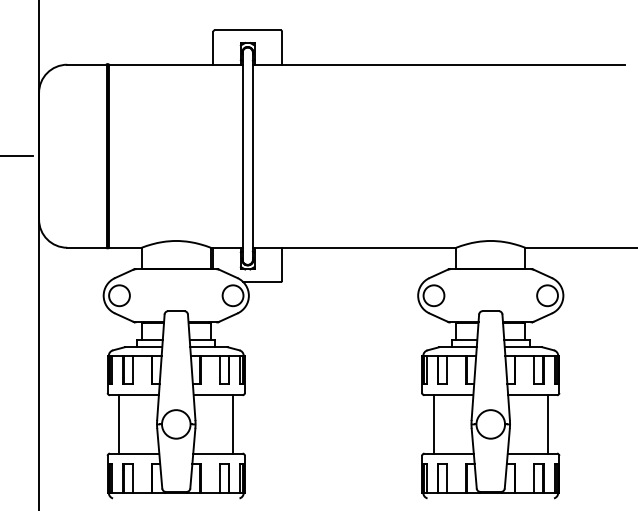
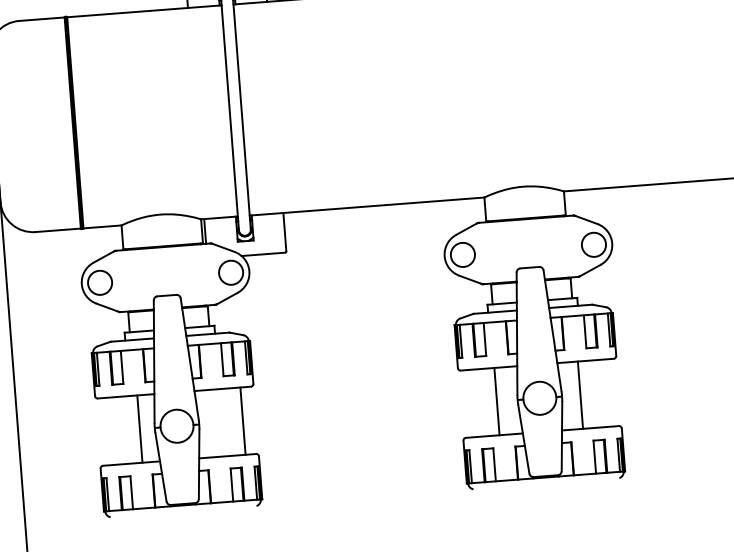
line: (119, 424) -> (140, 429), moved
line: (433, 424) -> (496, 401), moved
line: (547, 424) -> (579, 395), moved

